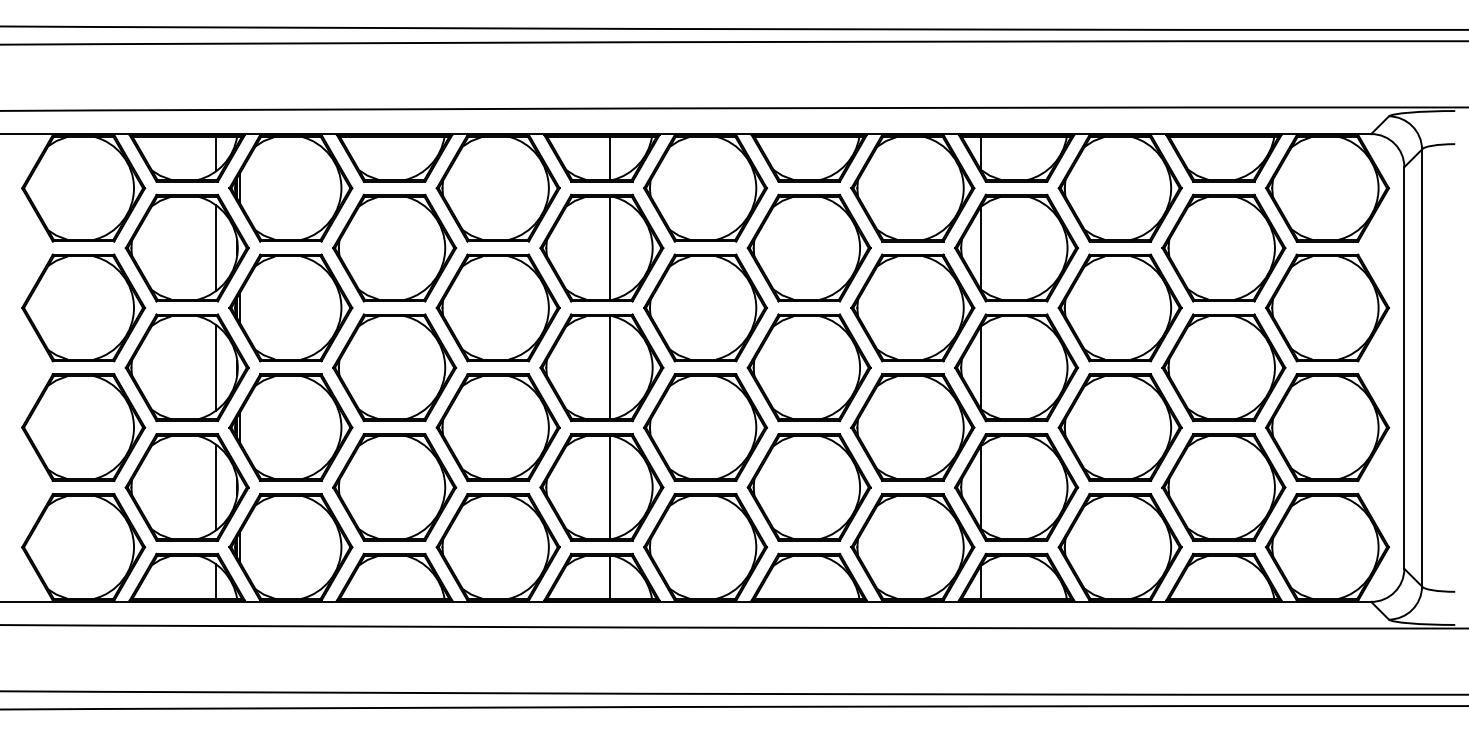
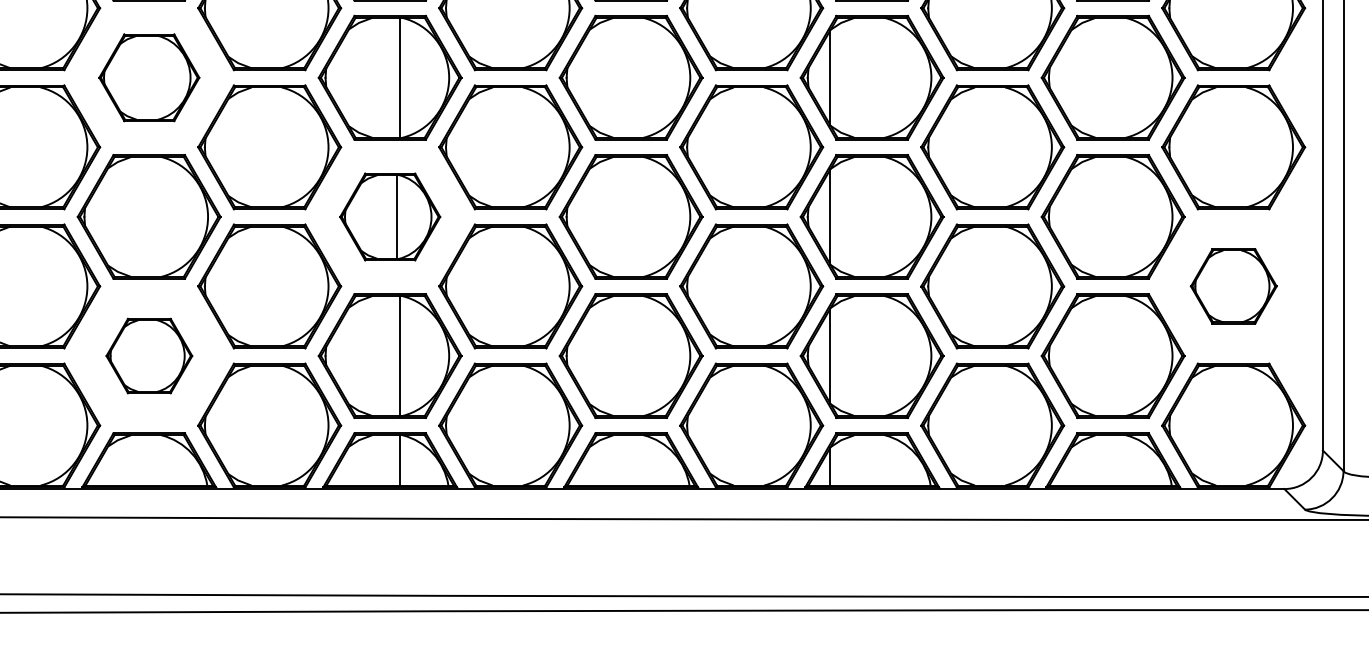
part: (394, 247) -> (149, 77), size x0.7
part: (601, 367) -> (389, 216), size x0.7
part: (1327, 427) -> (1233, 286), size x0.6
part: (394, 487) -> (149, 356), size x0.6

